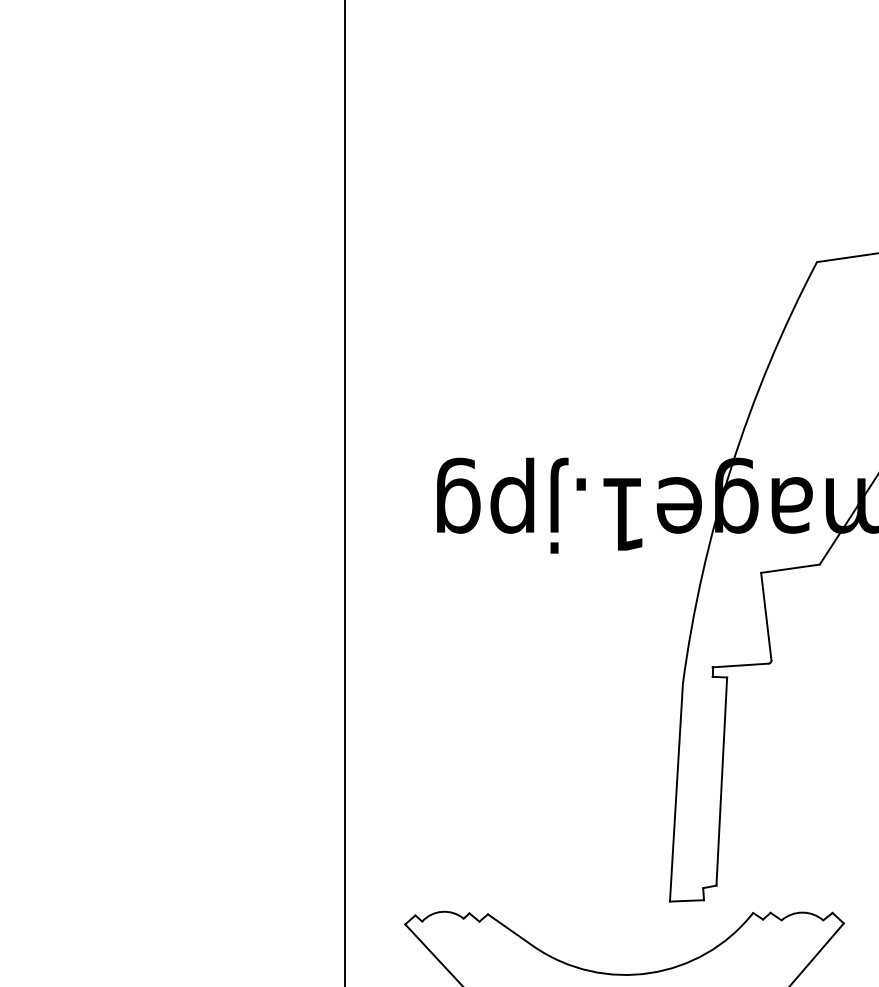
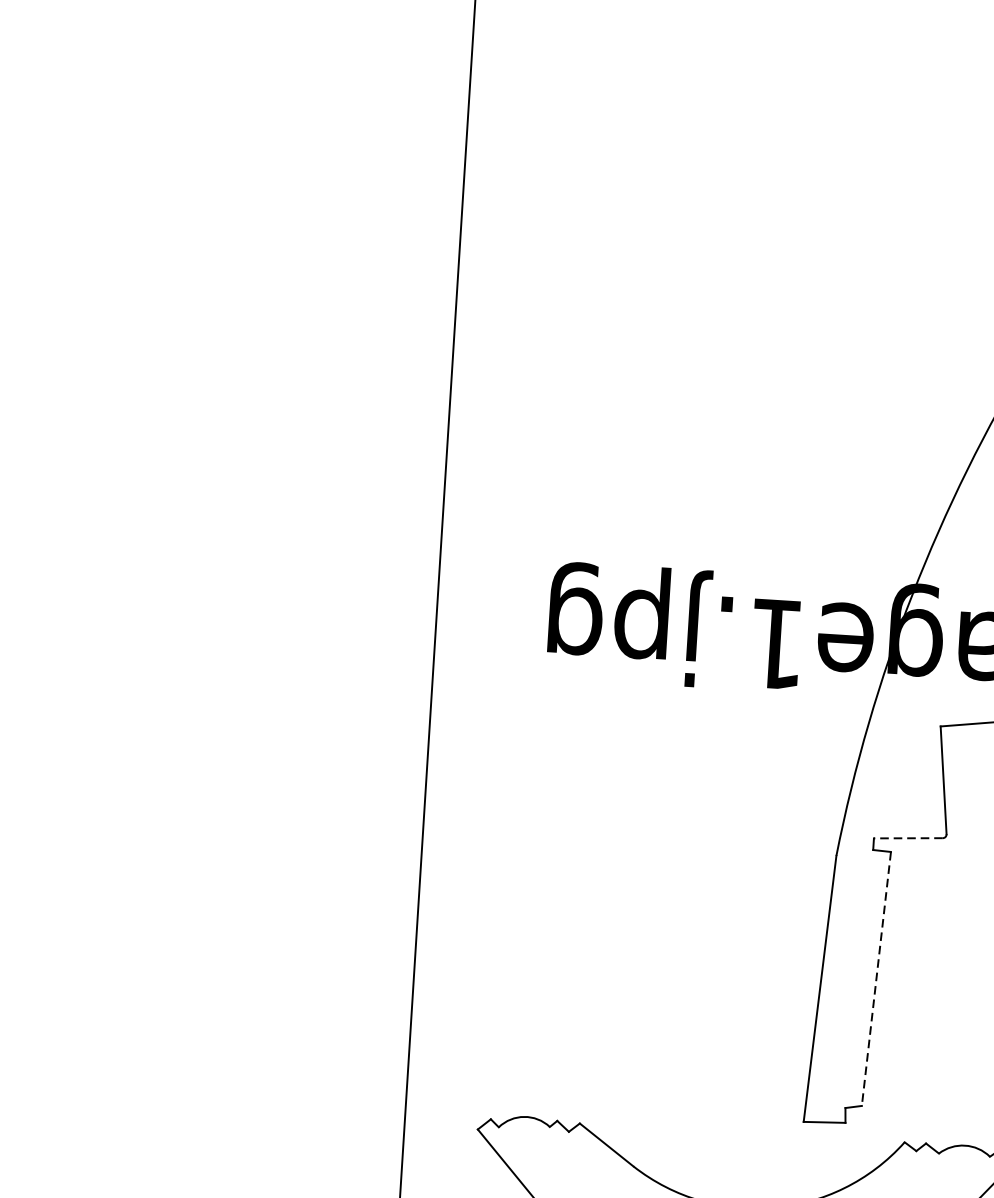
line: (740, 665) -> (908, 838), solid -> dashed
line: (721, 782) -> (875, 980), solid -> dashed

